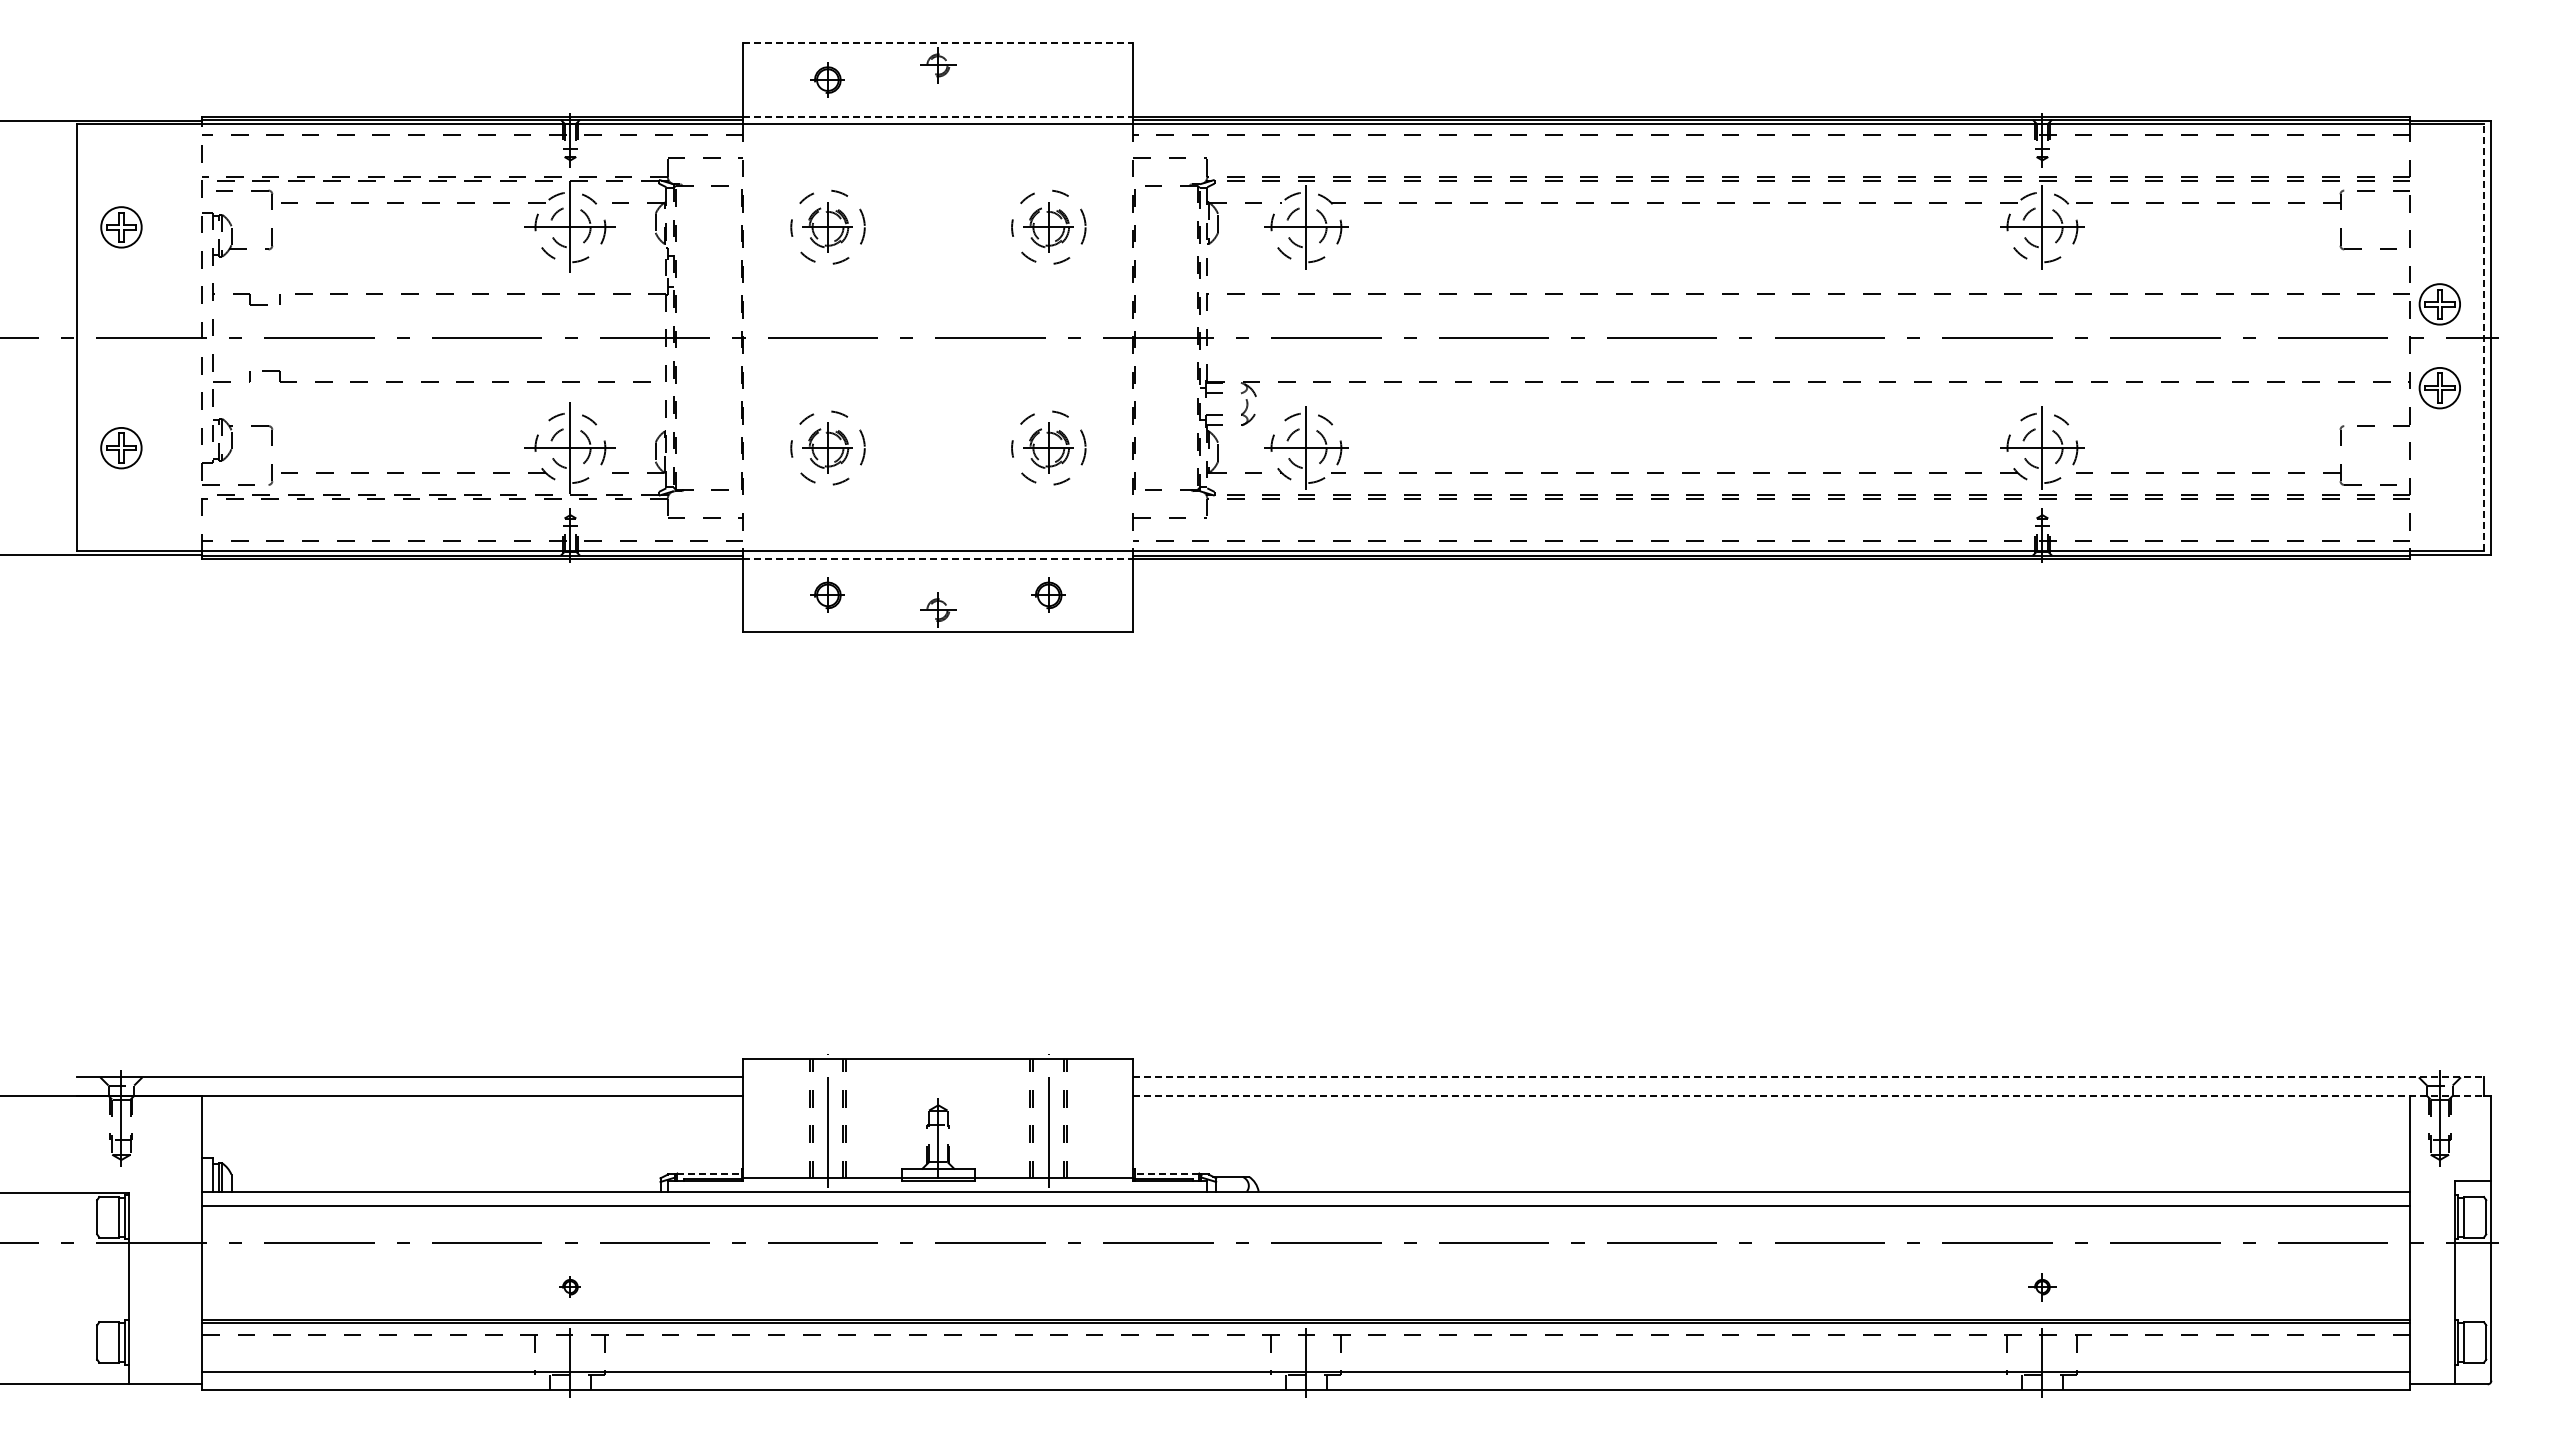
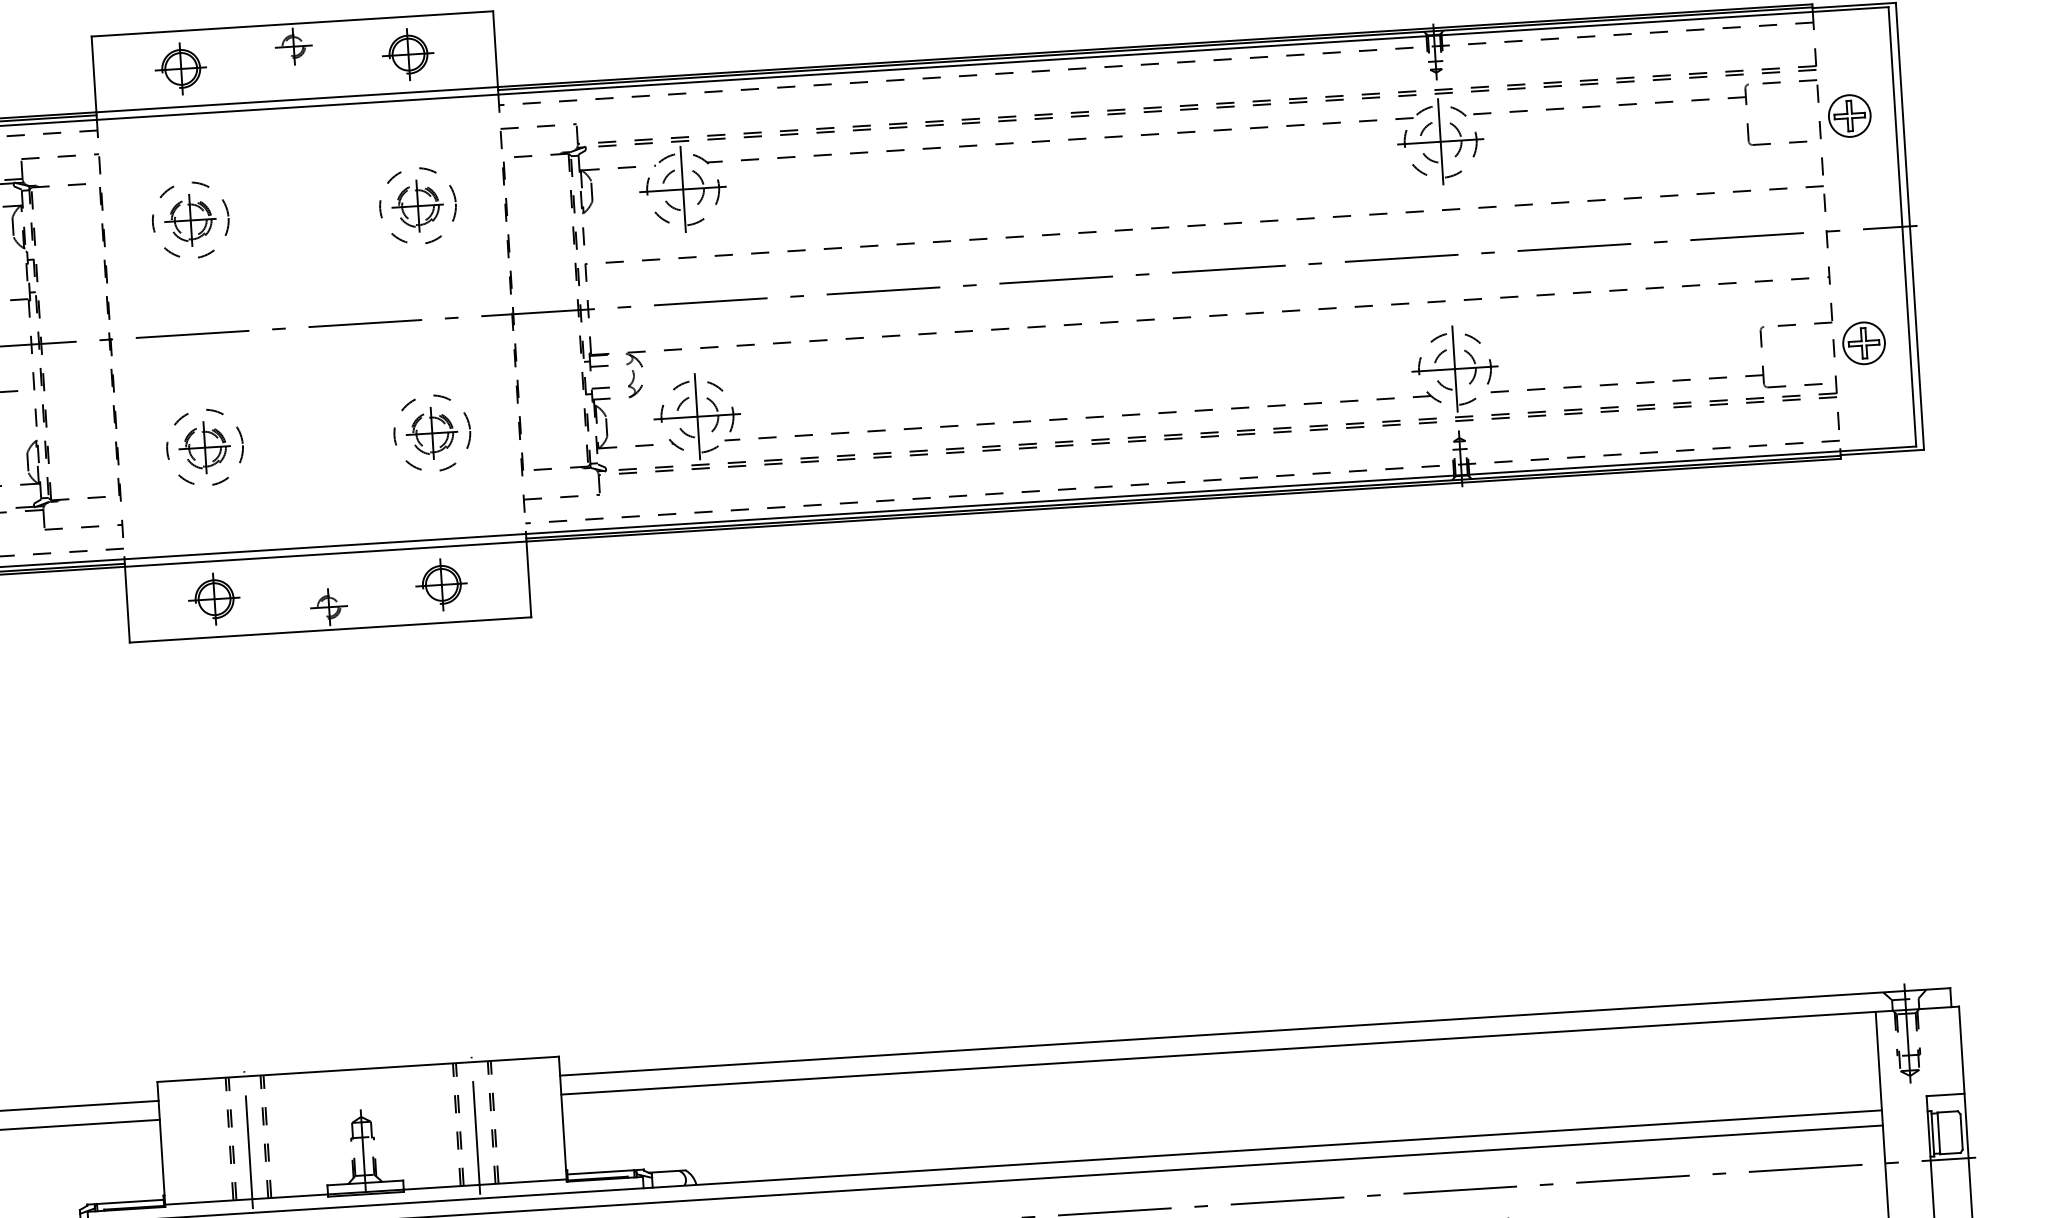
line: (938, 43) -> (292, 24), dashed -> solid
part: (827, 79) -> (180, 68), size x1.43
part: (1048, 79) -> (408, 53), added
line: (938, 116) -> (297, 99), dashed -> solid
part: (2439, 304) -> (1849, 116), moved
line: (2484, 337) -> (1902, 226), dashed -> solid
part: (2439, 388) -> (1863, 343), moved
line: (938, 558) -> (325, 554), dashed -> solid
part: (827, 595) -> (214, 599), size x1.43
part: (1048, 595) -> (441, 585), size x1.43
line: (1809, 1077) -> (1256, 1031), dashed -> solid
line: (1809, 1095) -> (1257, 1050), dashed -> solid
line: (710, 1173) -> (131, 1201), dashed -> solid
line: (1166, 1173) -> (600, 1172), dashed -> solid

